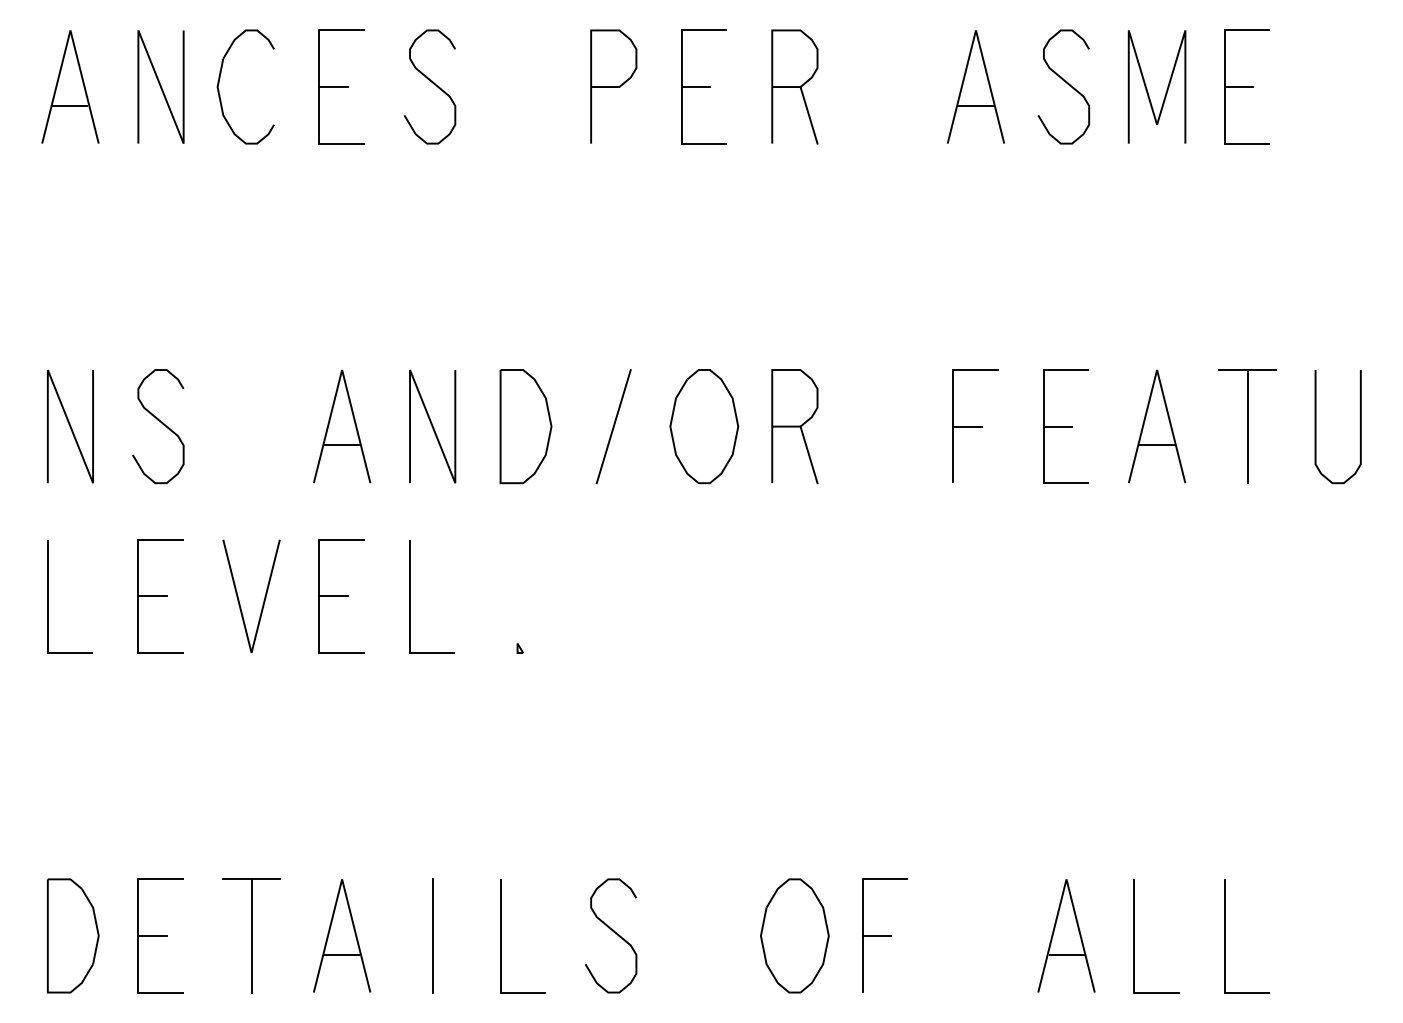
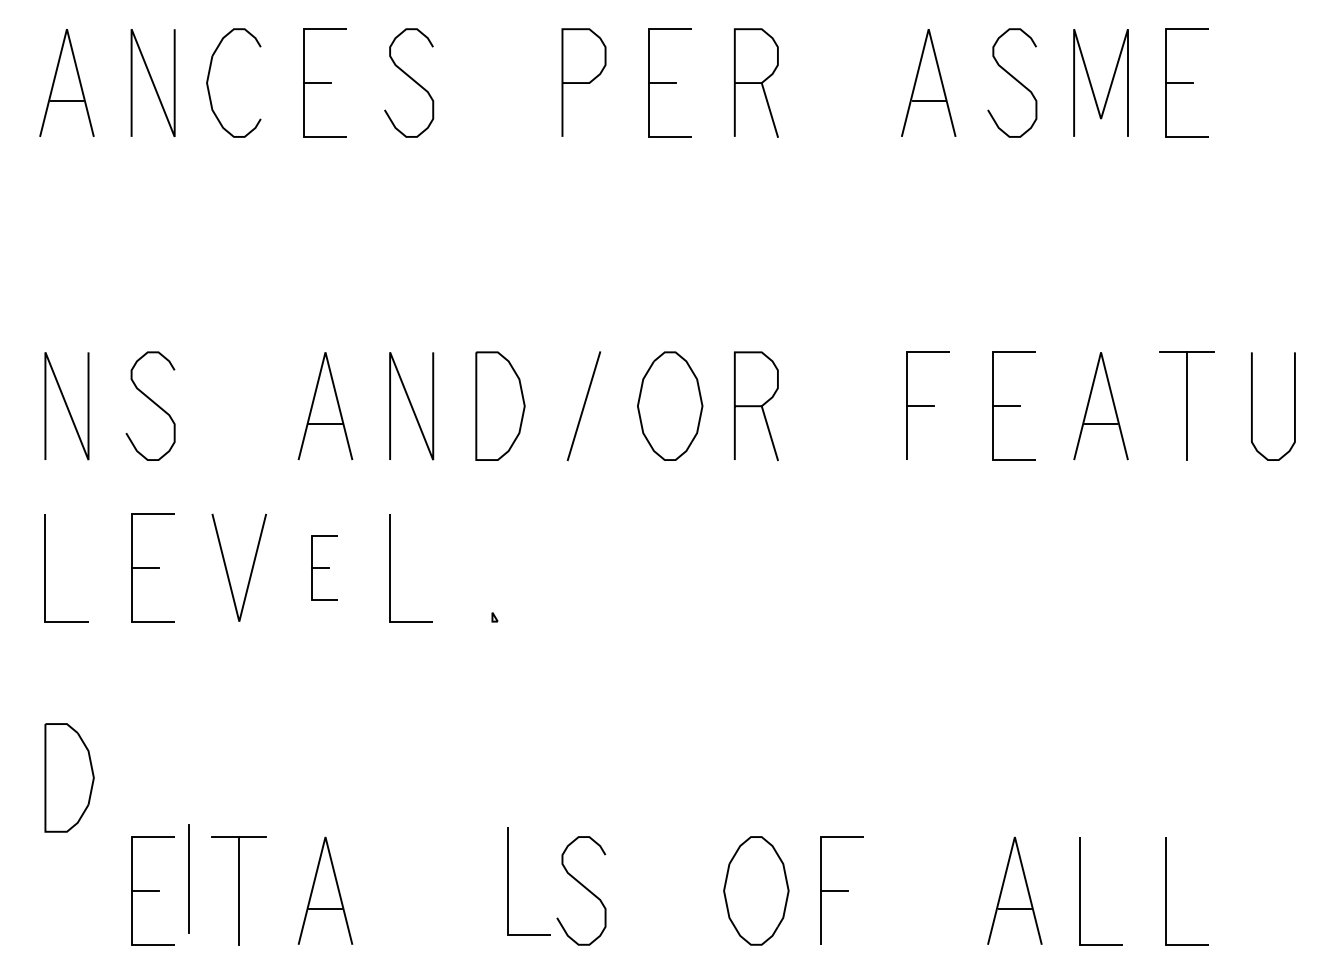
part: (341, 596) -> (324, 567), size x0.6
part: (73, 935) -> (69, 777), moved
line: (432, 935) -> (188, 878), moved
line: (500, 936) -> (508, 881), moved

